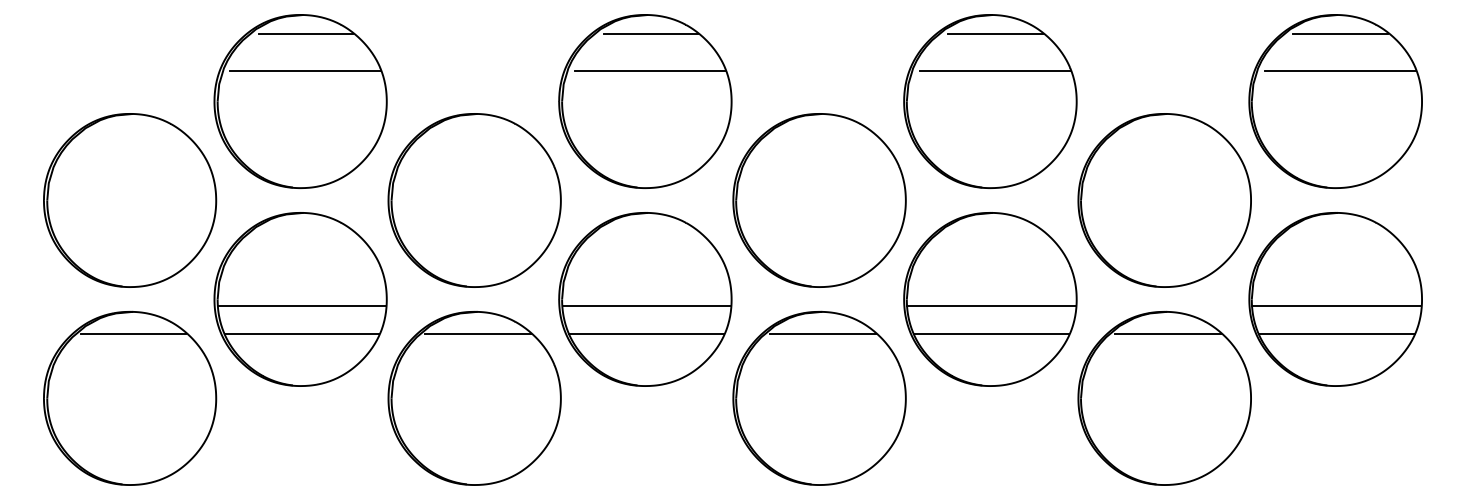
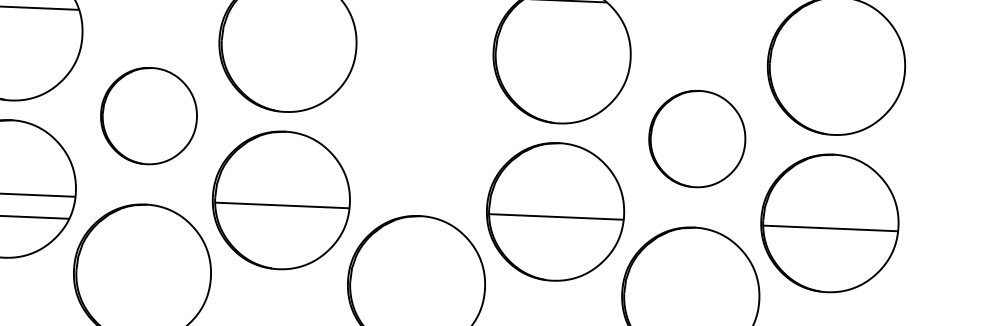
line: (1340, 33) -> (842, 12), removed
line: (649, 70) -> (292, 18), removed
line: (994, 70) -> (566, 30), removed
line: (1340, 70) -> (841, 41), removed
part: (474, 200) -> (148, 116), size x0.7
part: (819, 200) -> (423, 127), removed
part: (1164, 200) -> (697, 139), size x0.7
line: (477, 333) -> (146, 221), removed
line: (646, 333) -> (281, 227), removed
line: (822, 333) -> (420, 233), removed
line: (991, 333) -> (555, 238), removed
line: (1167, 333) -> (695, 244), removed
line: (1336, 333) -> (829, 250), removed

